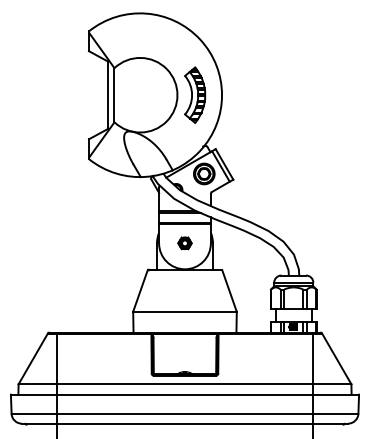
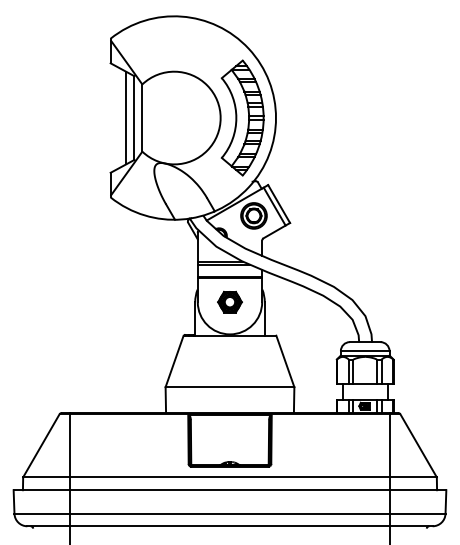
line: (101, 94) -> (126, 117), added
part: (195, 94) -> (242, 117), size x1.67
part: (184, 242) -> (229, 301), size x1.43

